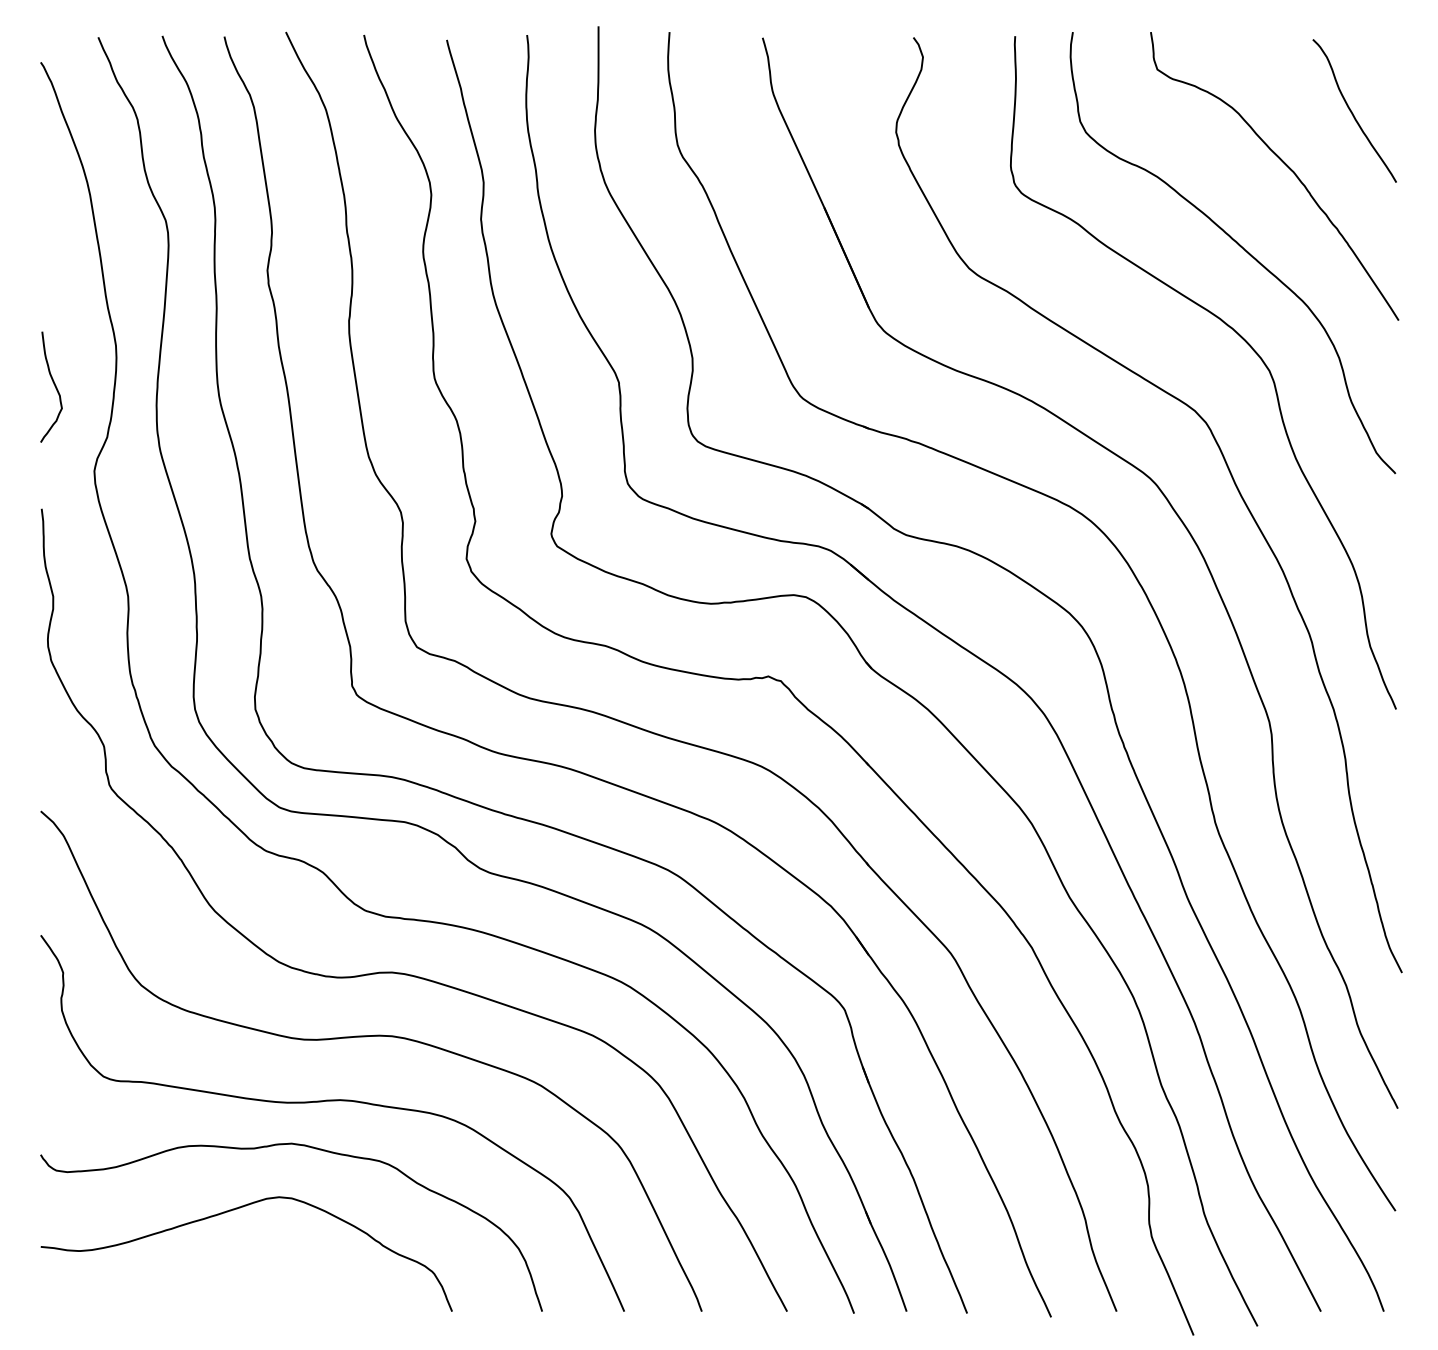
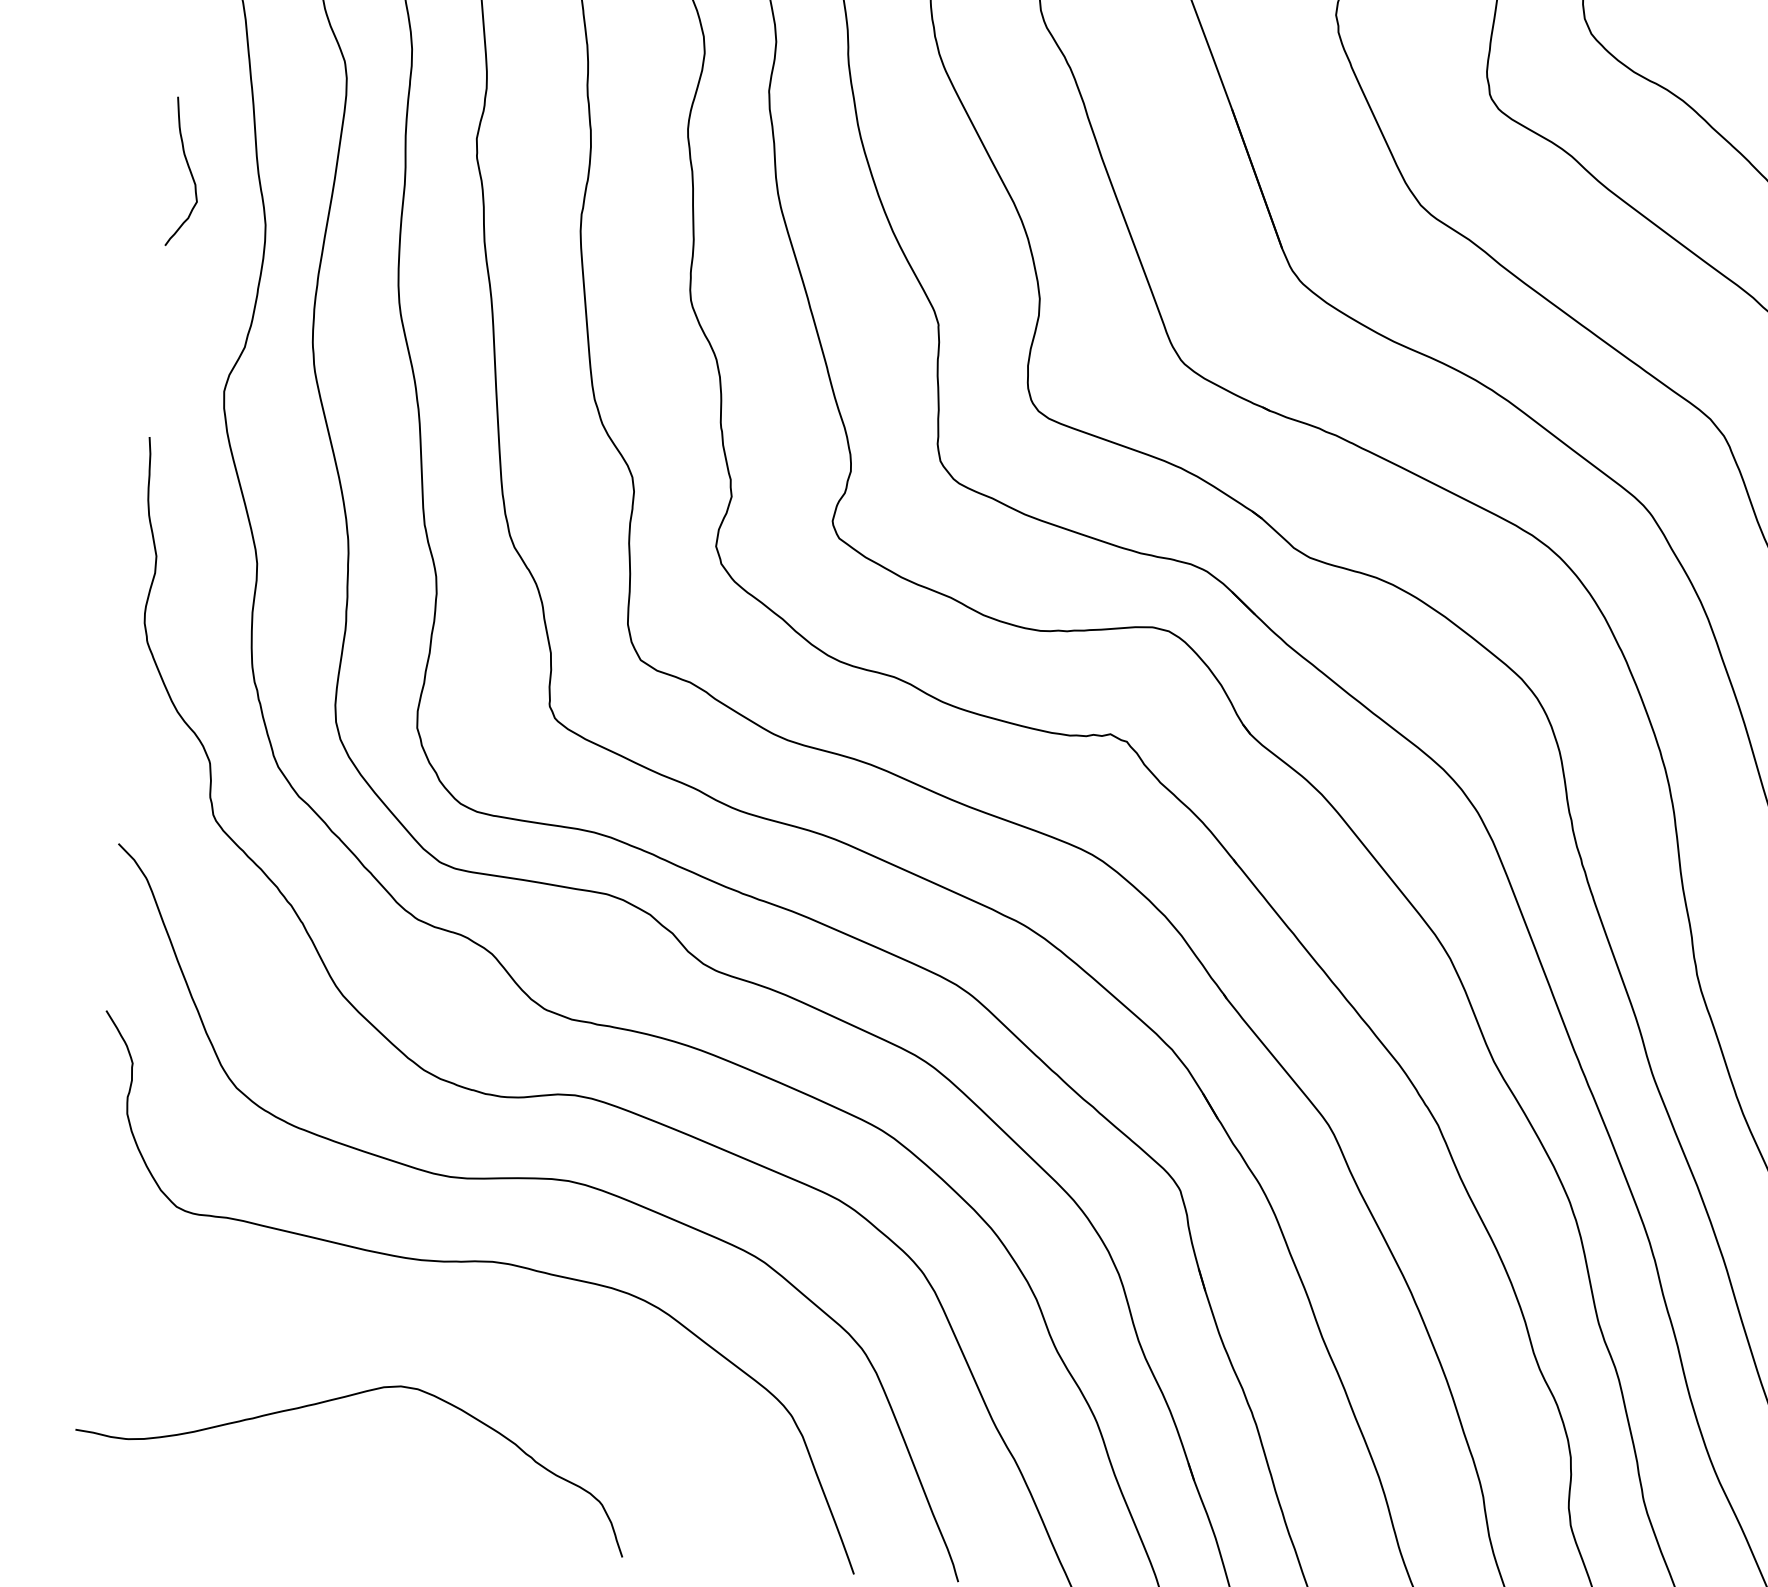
curve: (53, 384) -> (187, 168), moved
curve: (311, 1148) -> (449, 1324), removed

